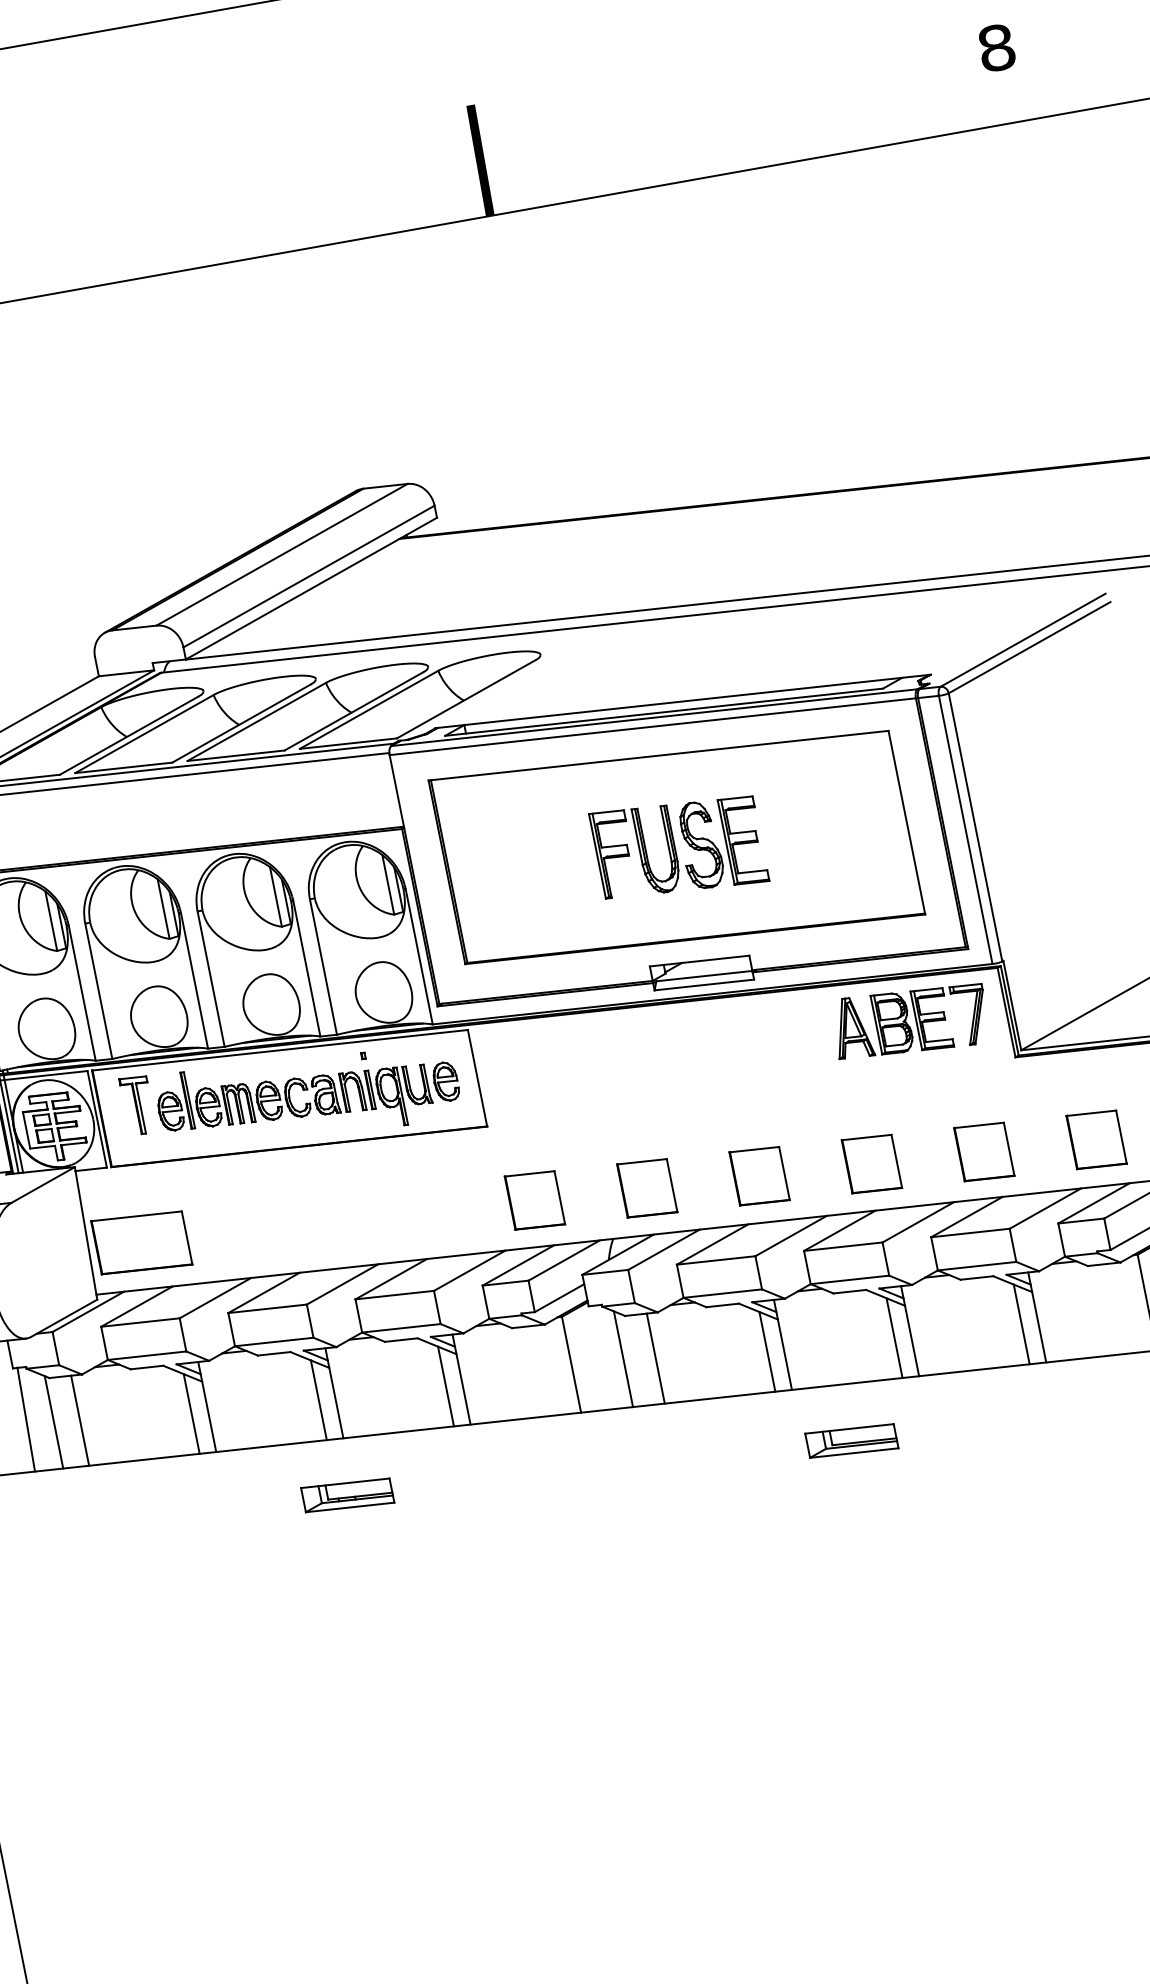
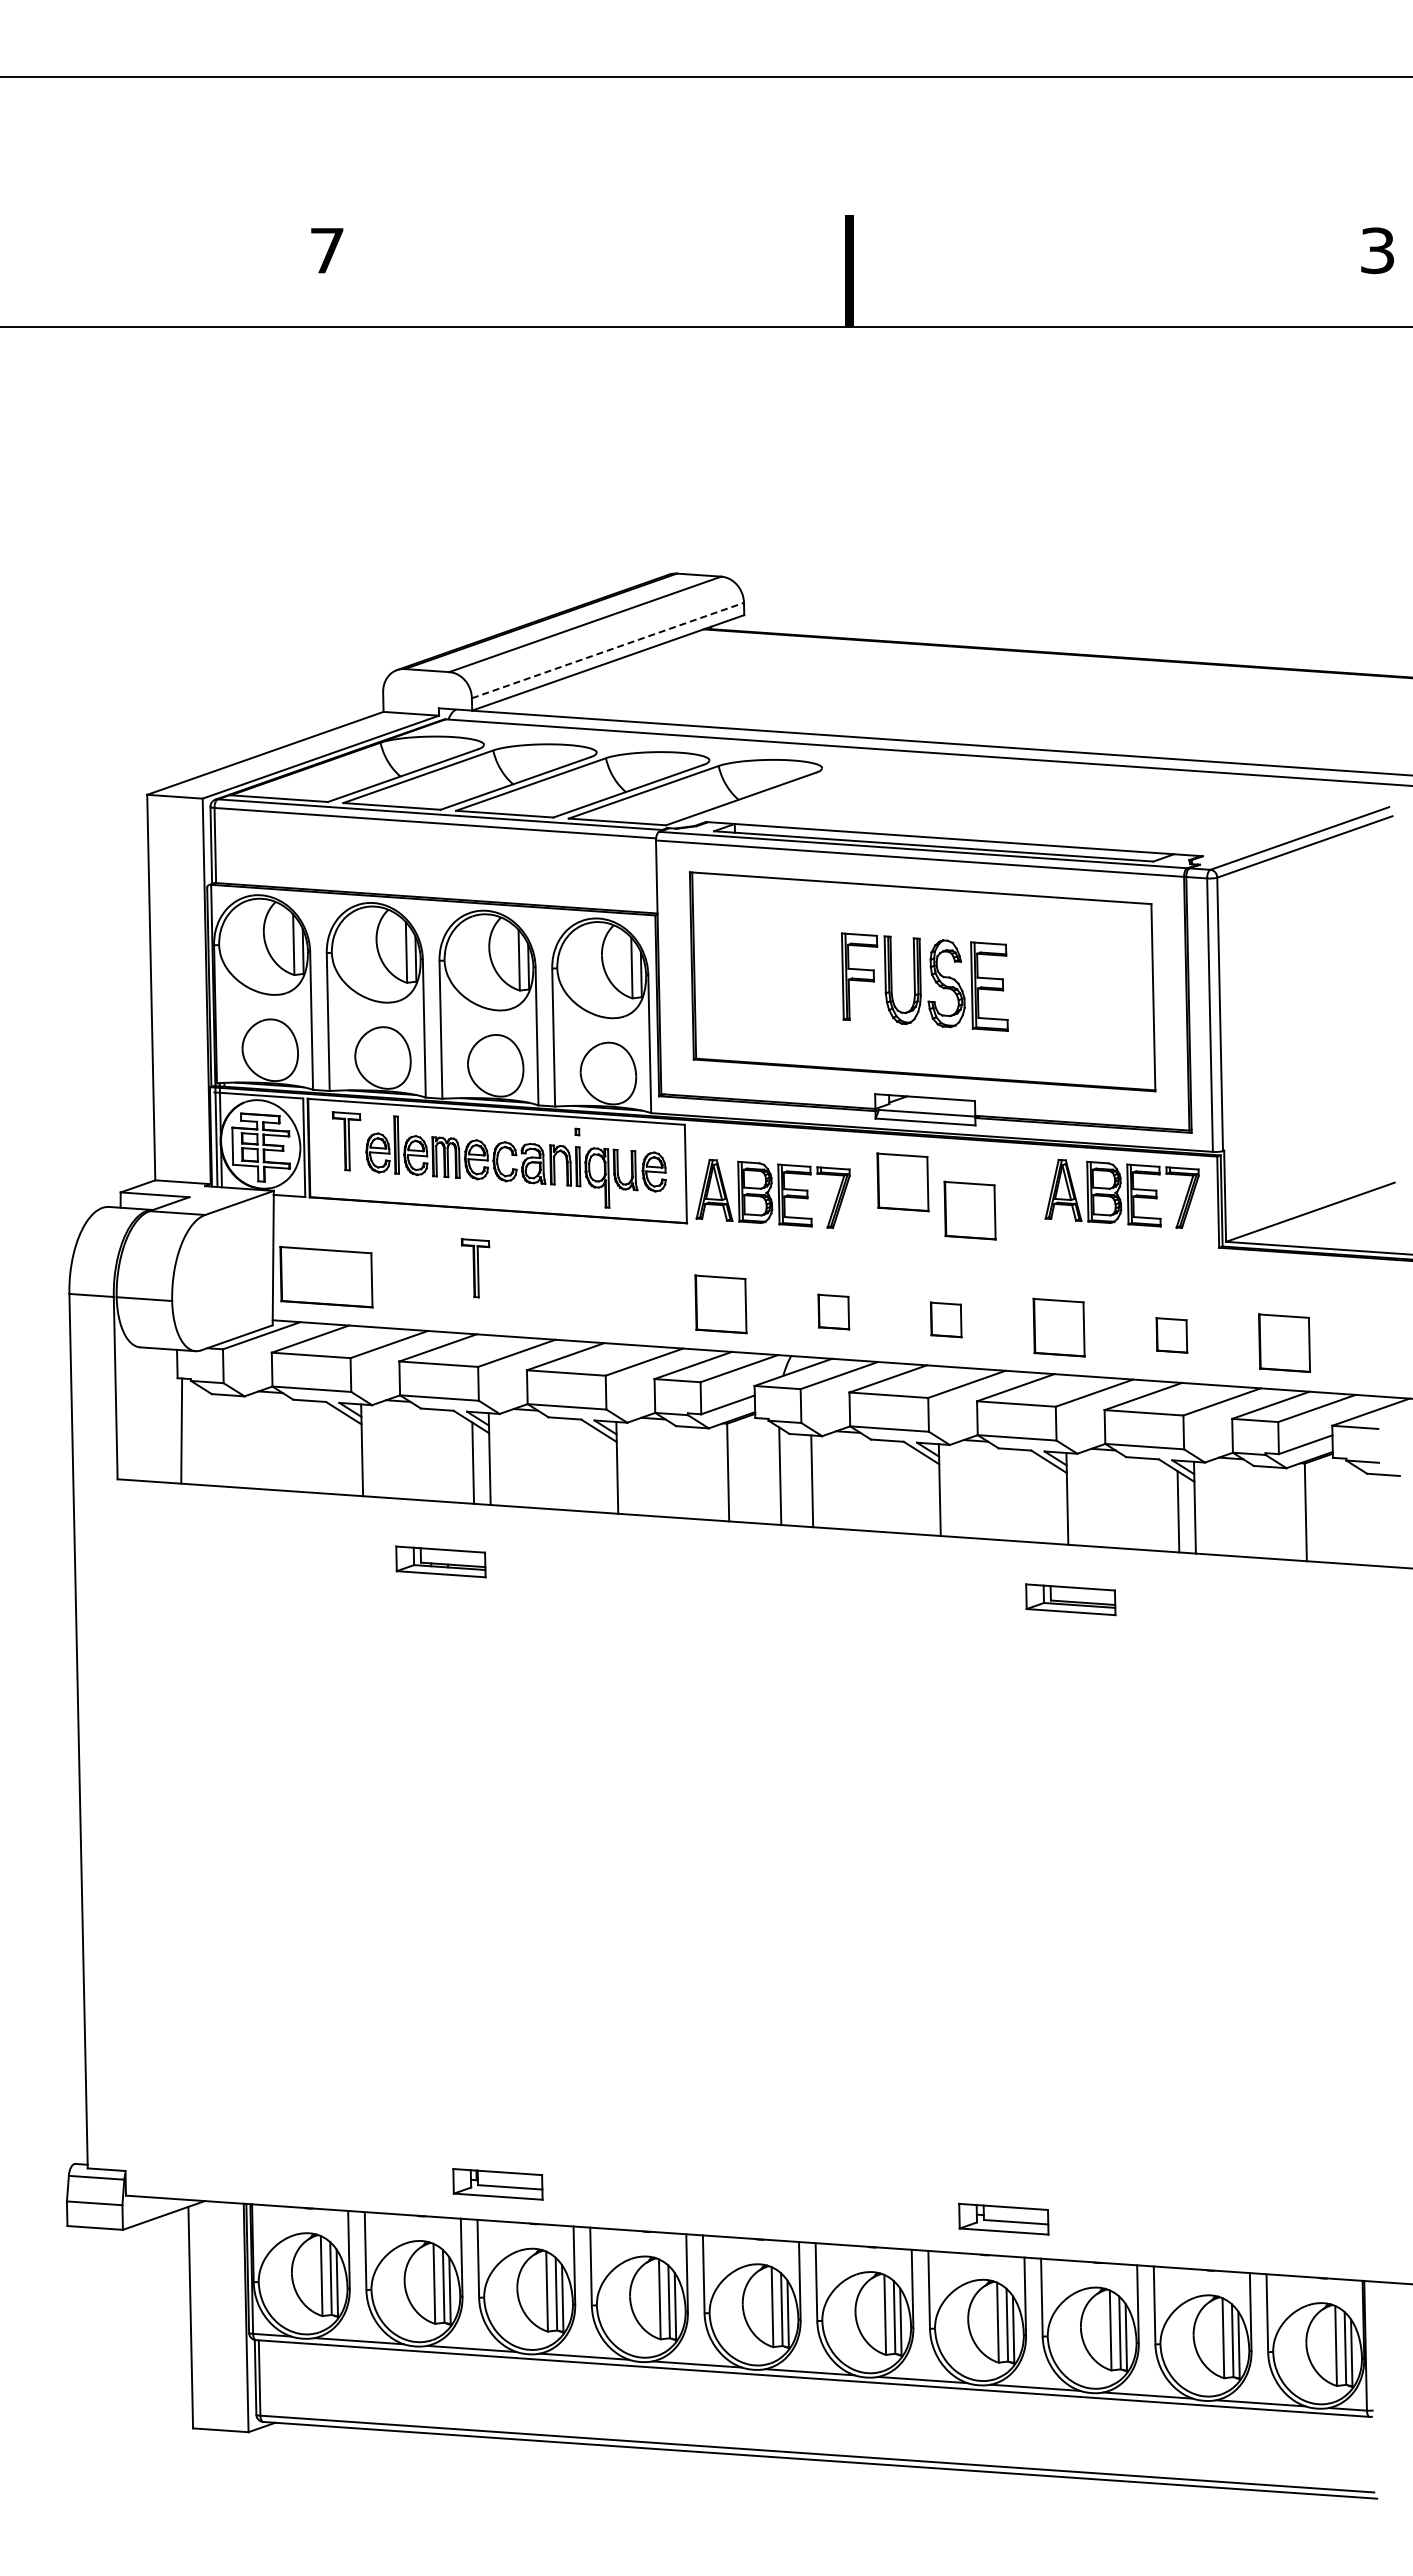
text: (996, 47) -> (1377, 250), 8 -> 3
line: (309, 576) -> (608, 650), solid -> dashed
part: (692, 1048) -> (902, 1182), added
part: (763, 1064) -> (969, 1210), added
part: (566, 1082) -> (772, 1193), added
part: (983, 1152) -> (1171, 1335), size x0.6
part: (758, 1175) -> (945, 1319), size x0.6
part: (646, 1187) -> (833, 1311), size x0.6
part: (286, 1208) -> (475, 1268), added
line: (894, 1337) -> (1050, 1502), removed
line: (767, 1351) -> (923, 1493), removed
line: (445, 1386) -> (600, 1471), removed
line: (191, 1414) -> (345, 1454), removed
line: (80, 1420) -> (234, 1441), removed
line: (53, 1422) -> (208, 1438), removed
part: (851, 1440) -> (1070, 1599), moved
part: (347, 1495) -> (440, 1561), moved

